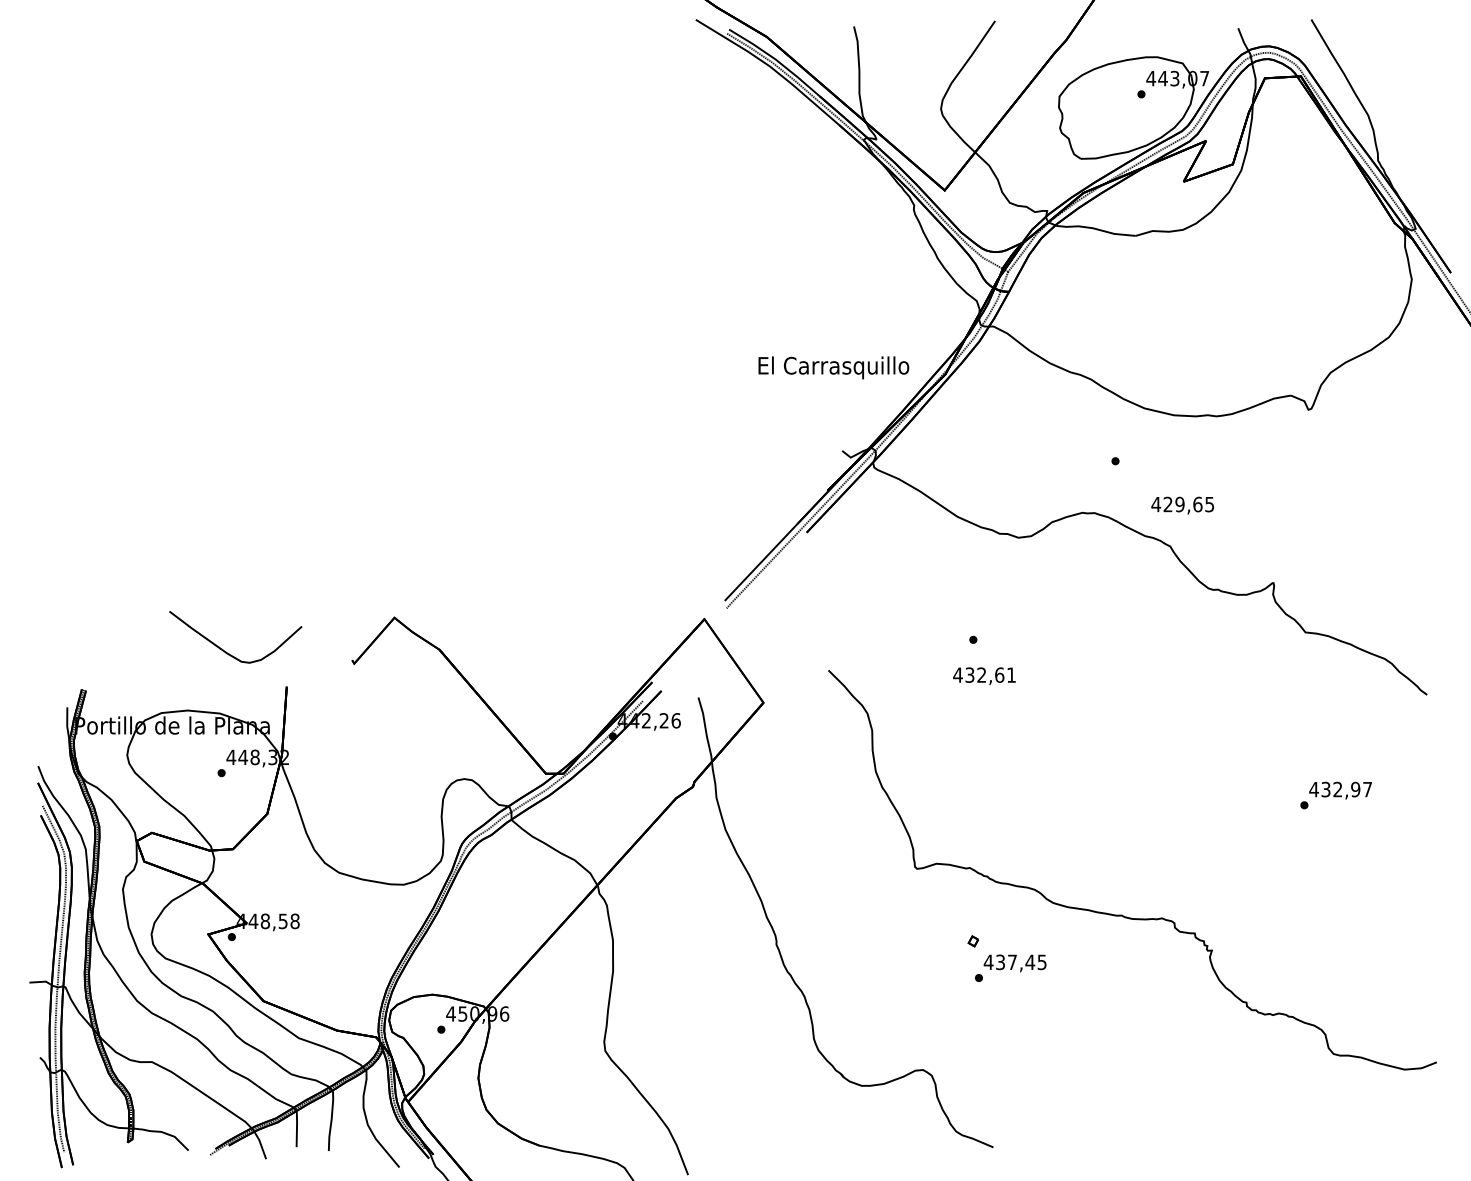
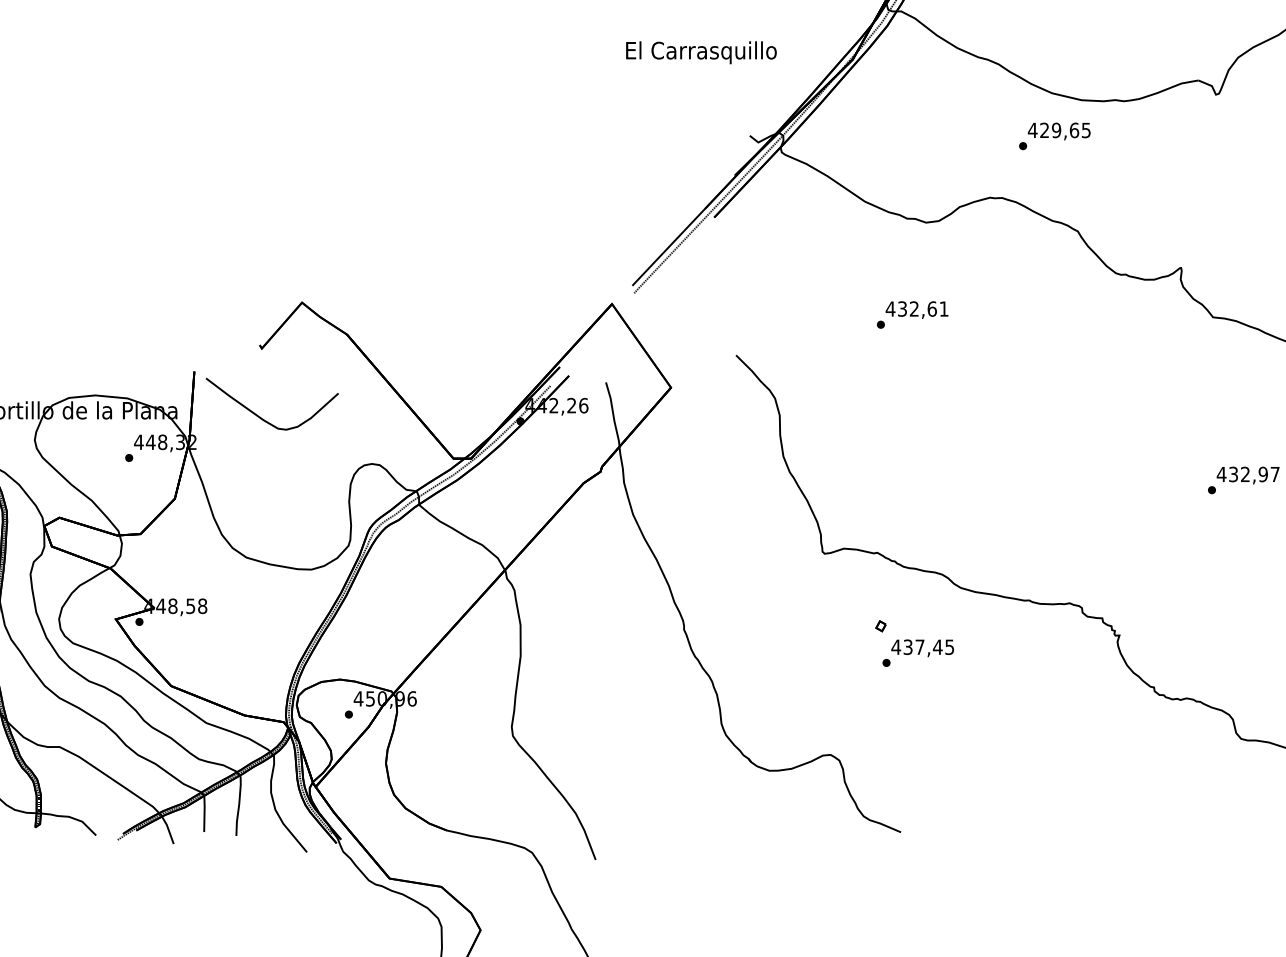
text: (833, 367) -> (701, 52), moved
text: (1182, 505) -> (1059, 131), moved
curve: (226, 651) -> (263, 418), moved
text: (984, 675) -> (917, 309), moved

